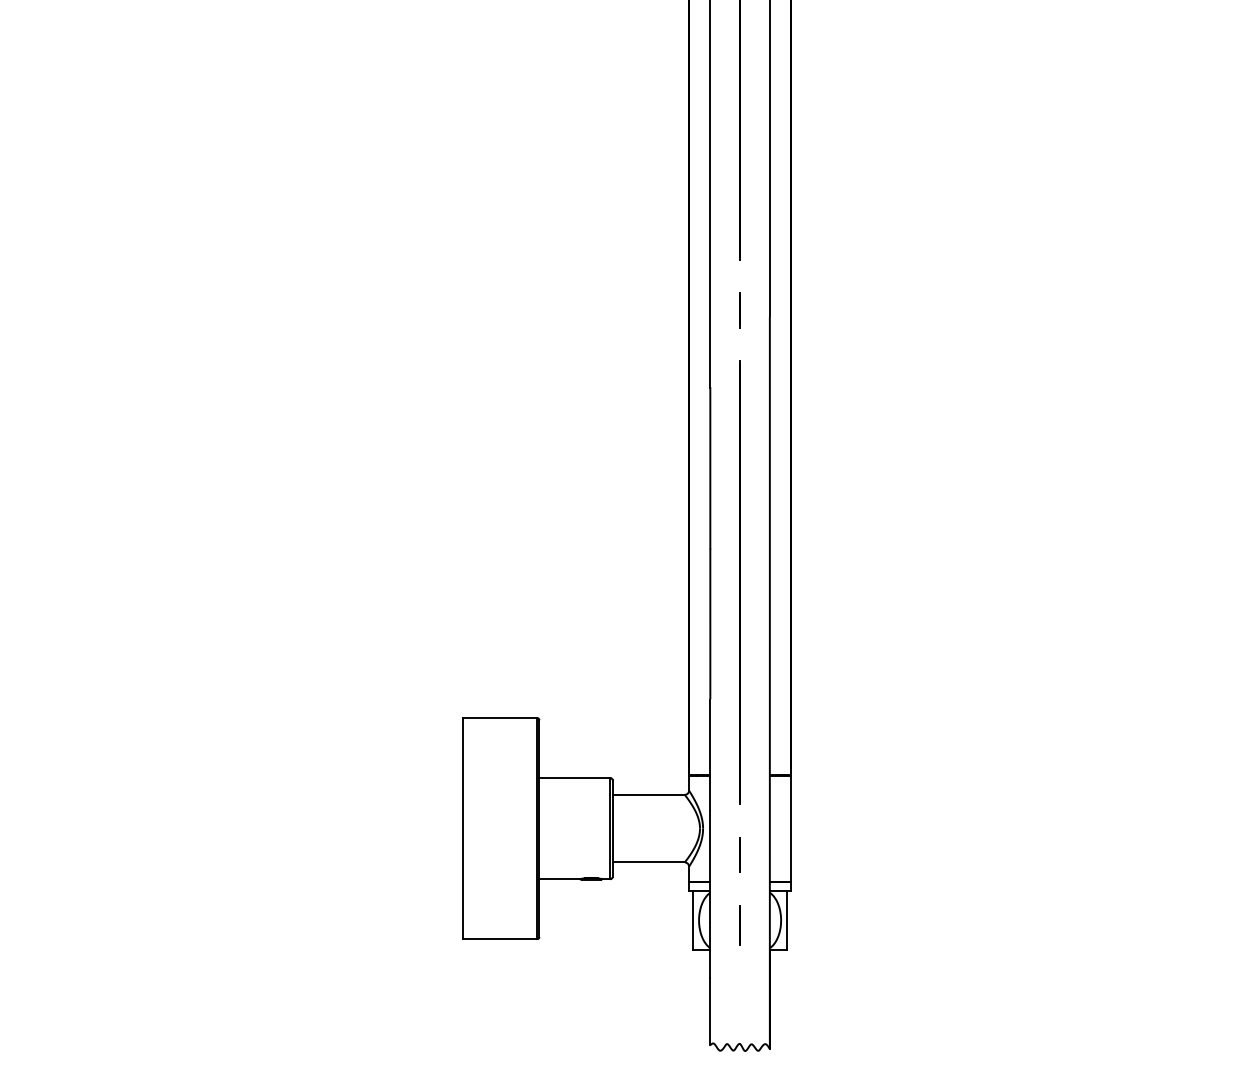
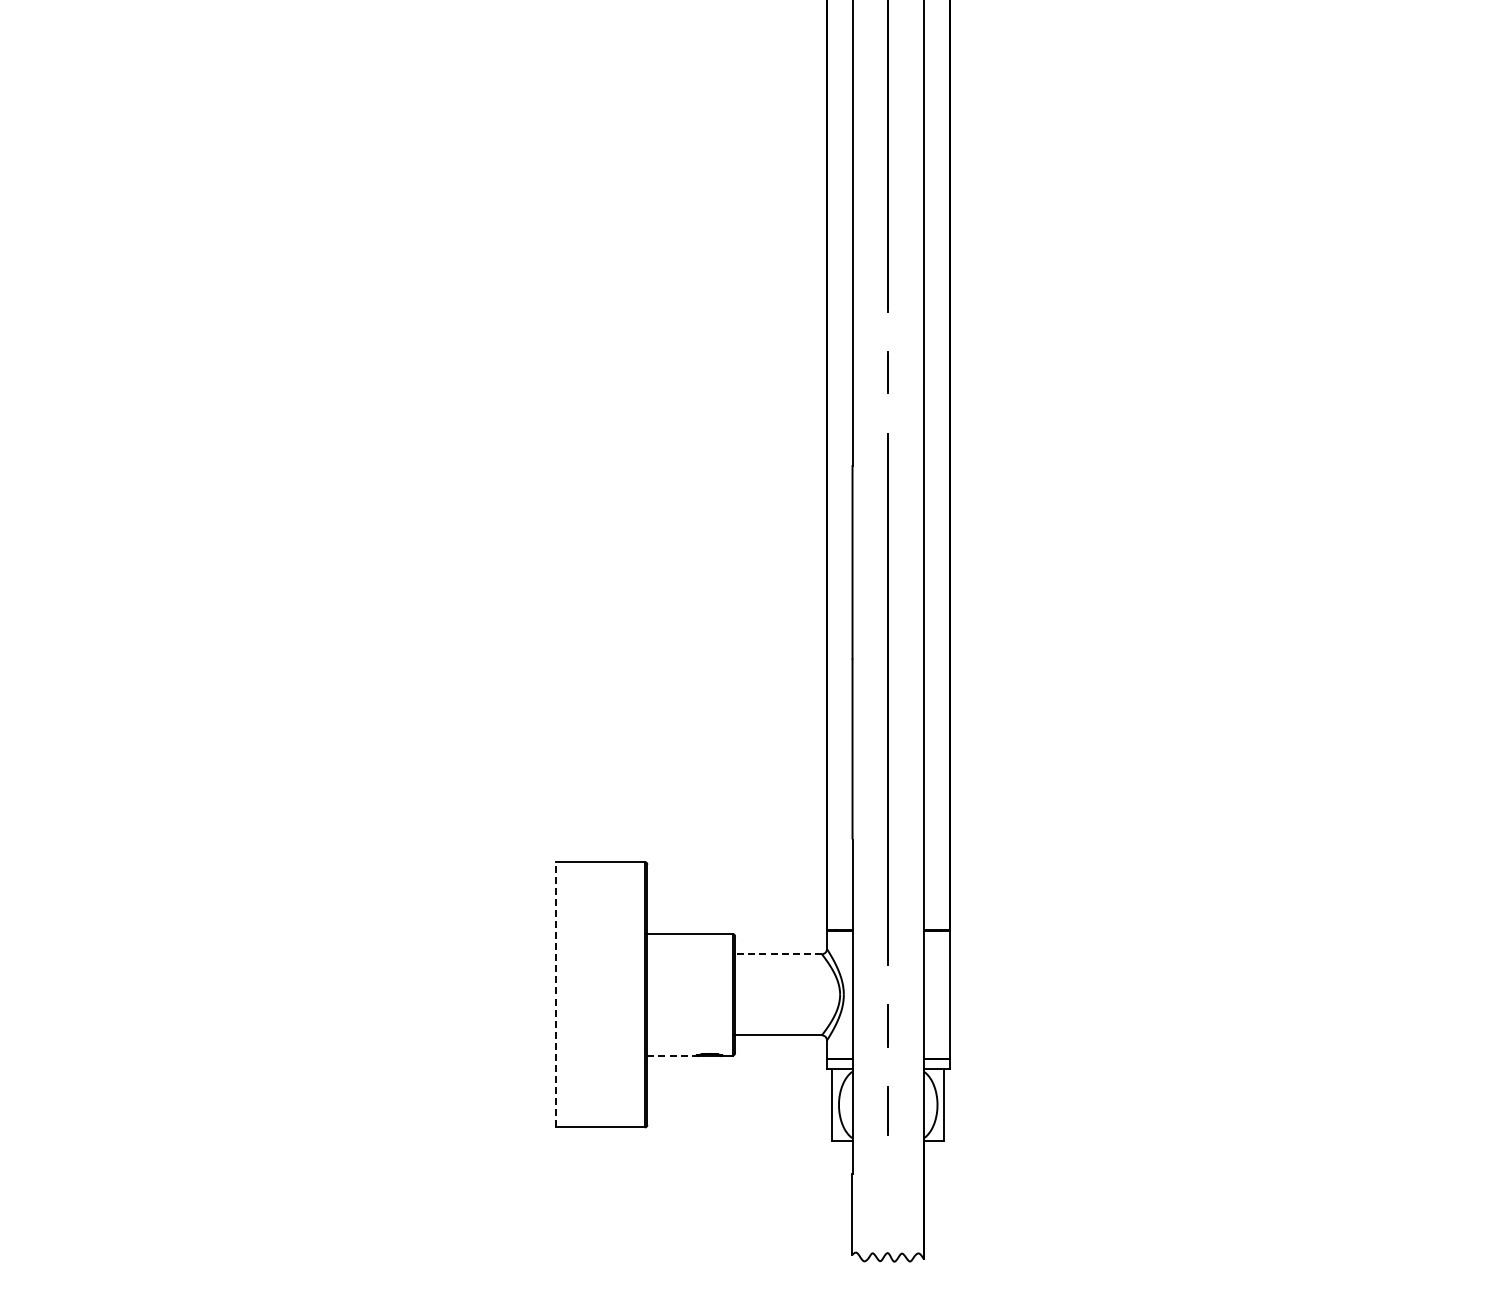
line: (648, 795) -> (778, 954), solid -> dashed
line: (462, 828) -> (555, 994), solid -> dashed
line: (560, 879) -> (672, 1055), solid -> dashed

